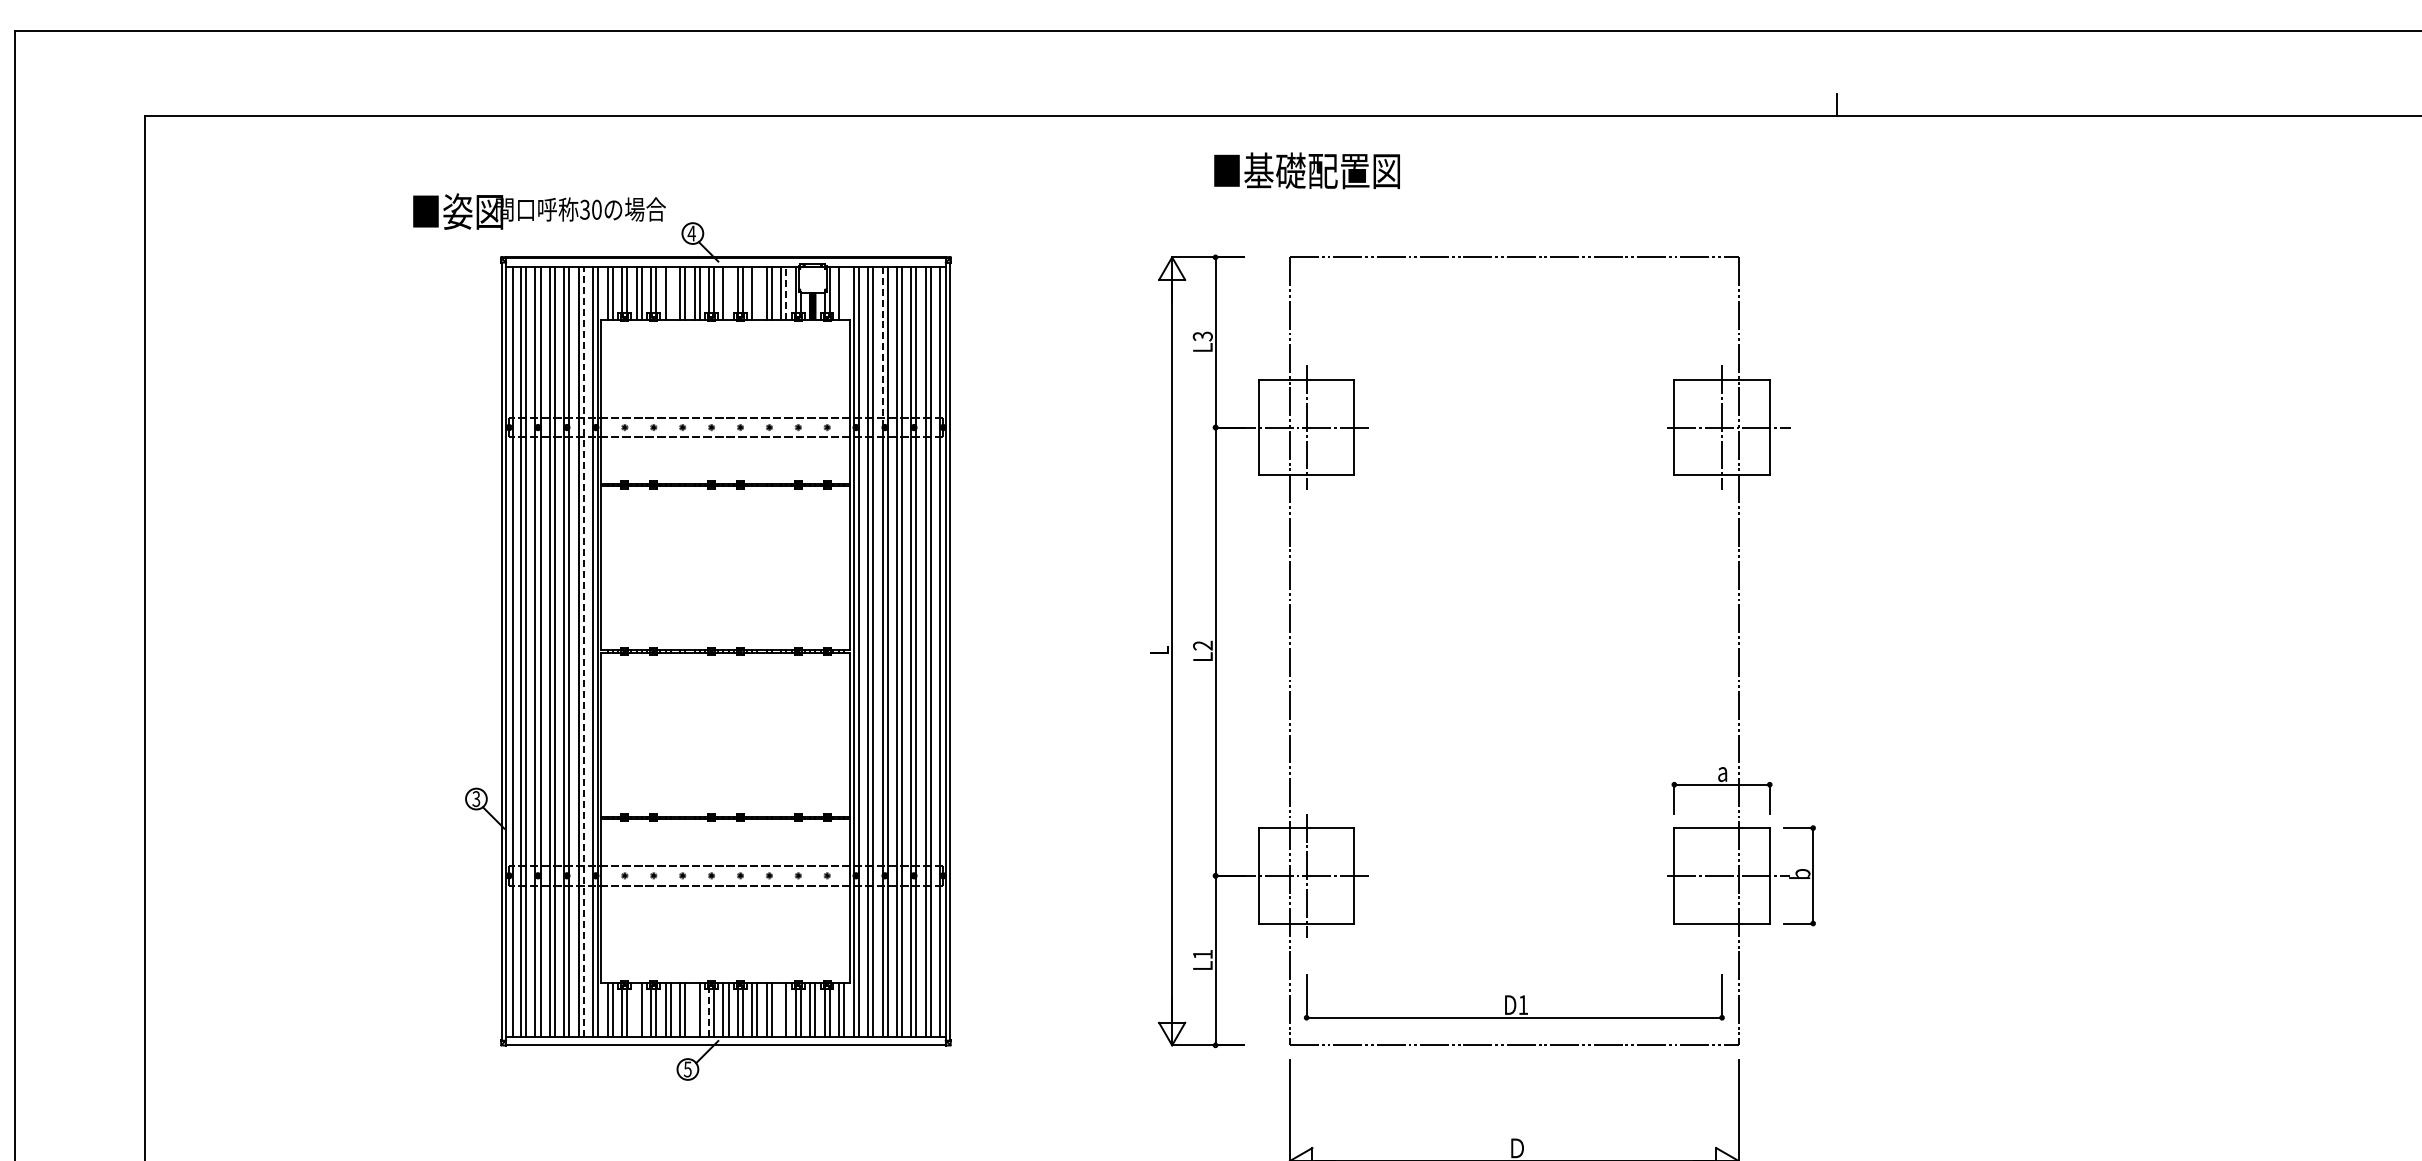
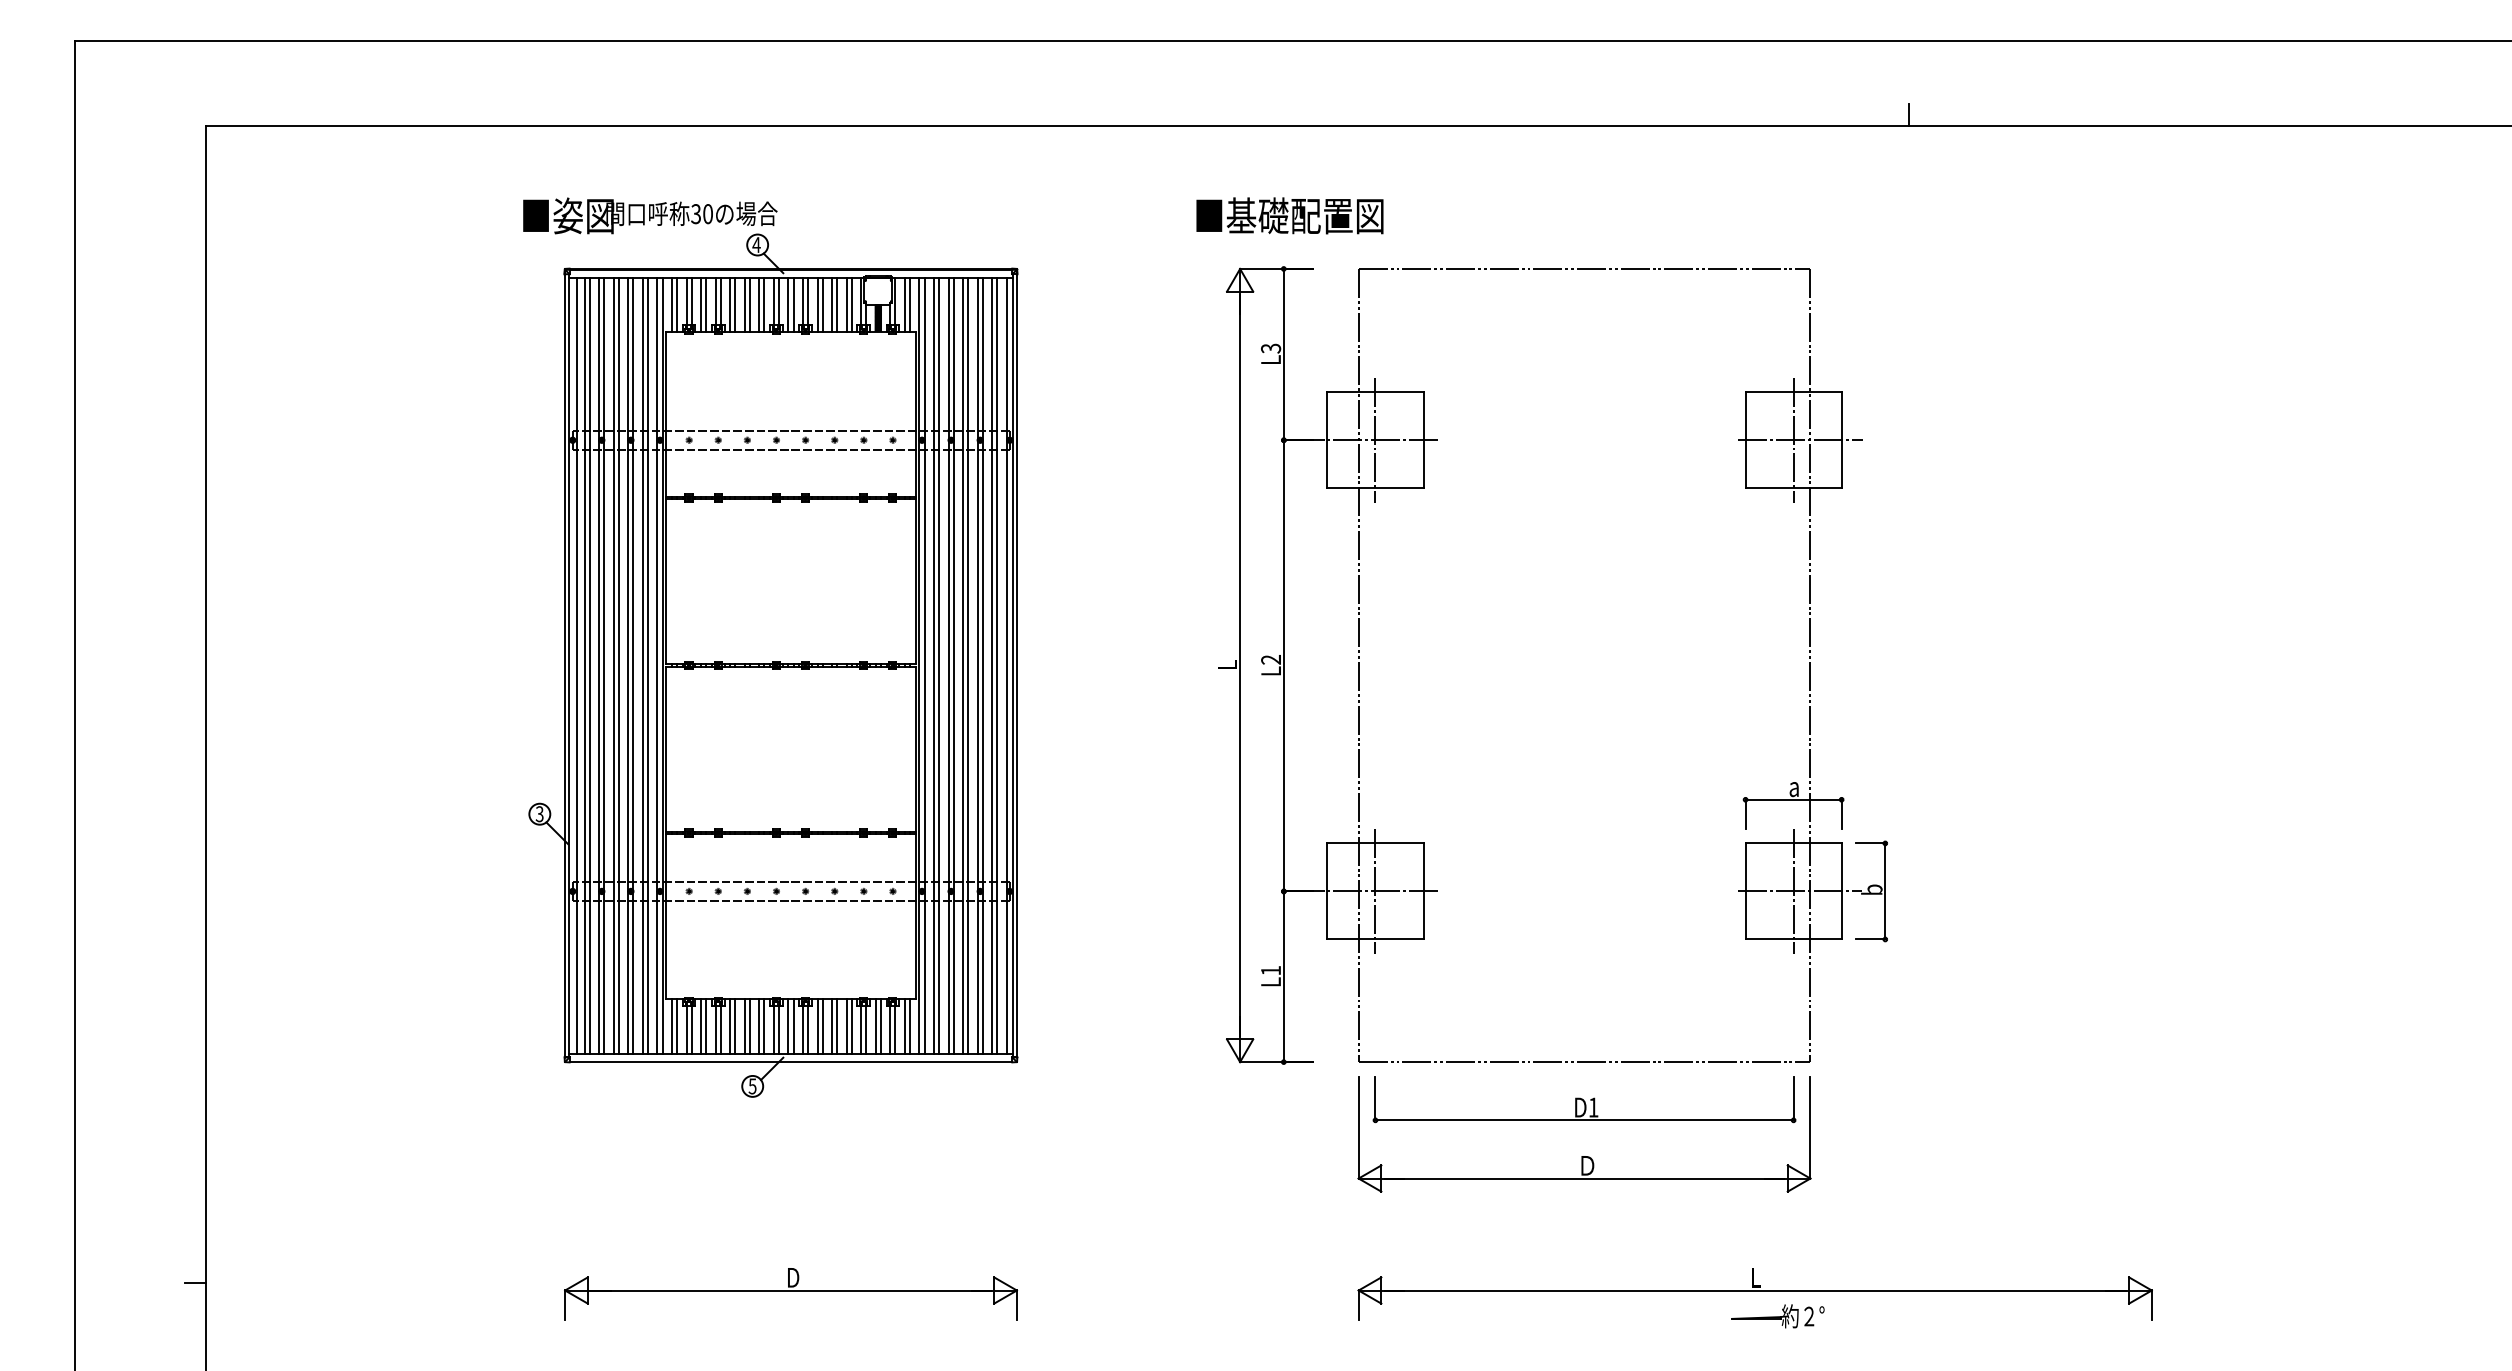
text: (1306, 170) -> (1289, 215), moved
text: (539, 211) -> (650, 215), moved
line: (670, 292) -> (735, 304), added
line: (728, 292) -> (793, 304), added
line: (757, 292) -> (822, 304), added
line: (786, 292) -> (851, 304), dashed -> solid
line: (844, 292) -> (910, 304), added
line: (882, 346) -> (948, 358), dashed -> solid
line: (584, 652) -> (648, 666), dashed -> solid
line: (1721, 875) -> (1793, 891), added
part: (1514, 997) -> (1584, 1099), moved
line: (637, 1009) -> (701, 1026), added
line: (694, 1009) -> (759, 1026), added
line: (781, 1009) -> (846, 1026), added
line: (708, 1012) -> (773, 1029), dashed -> solid

